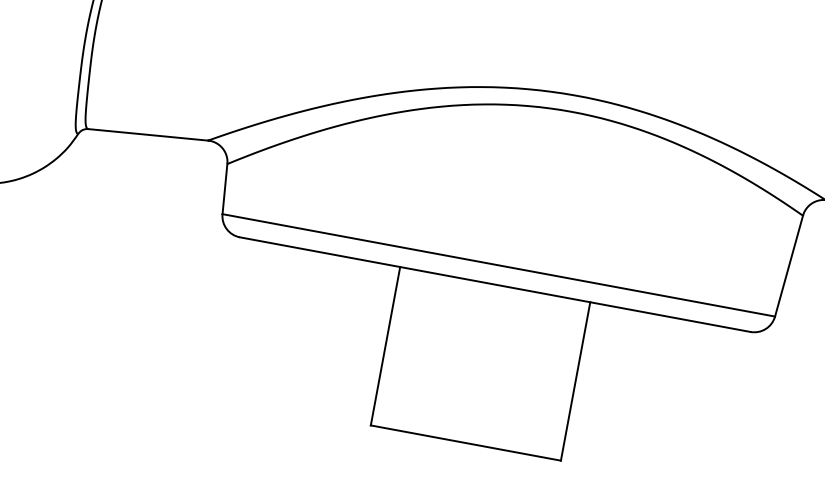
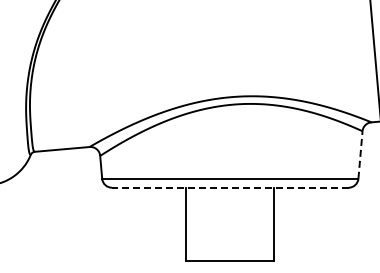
line: (788, 267) -> (360, 155), solid -> dashed
line: (493, 283) -> (229, 187), solid -> dashed

